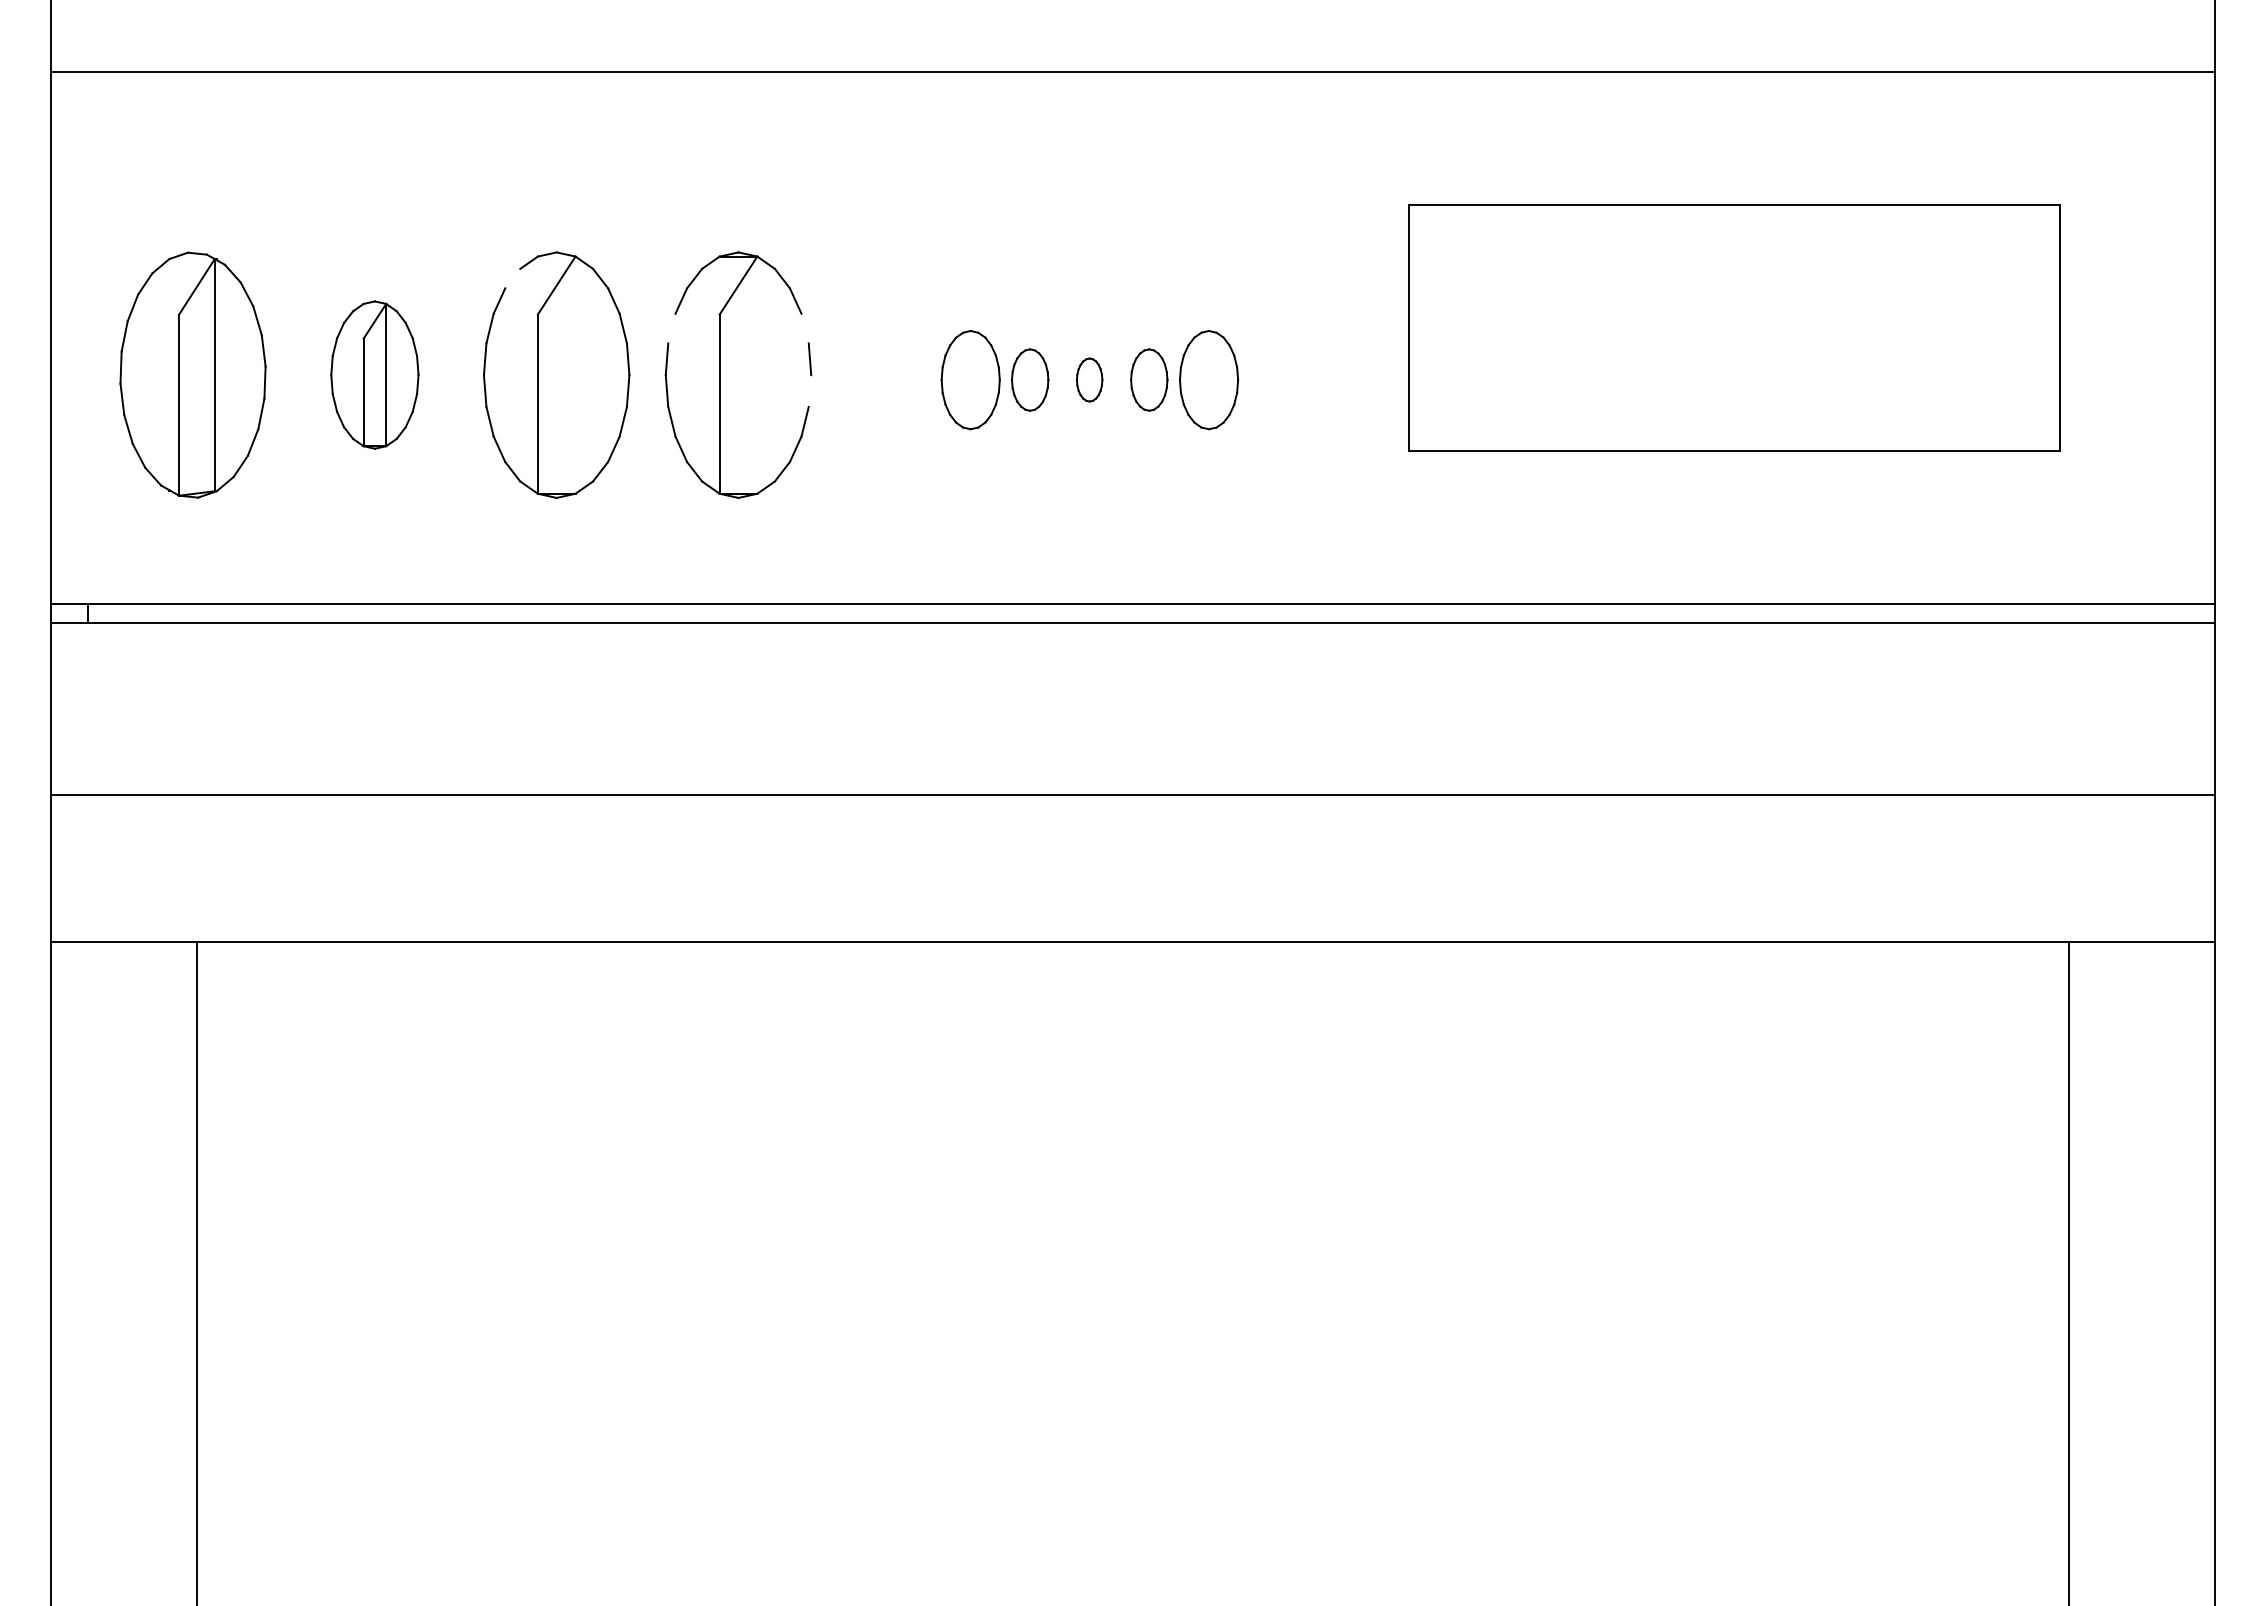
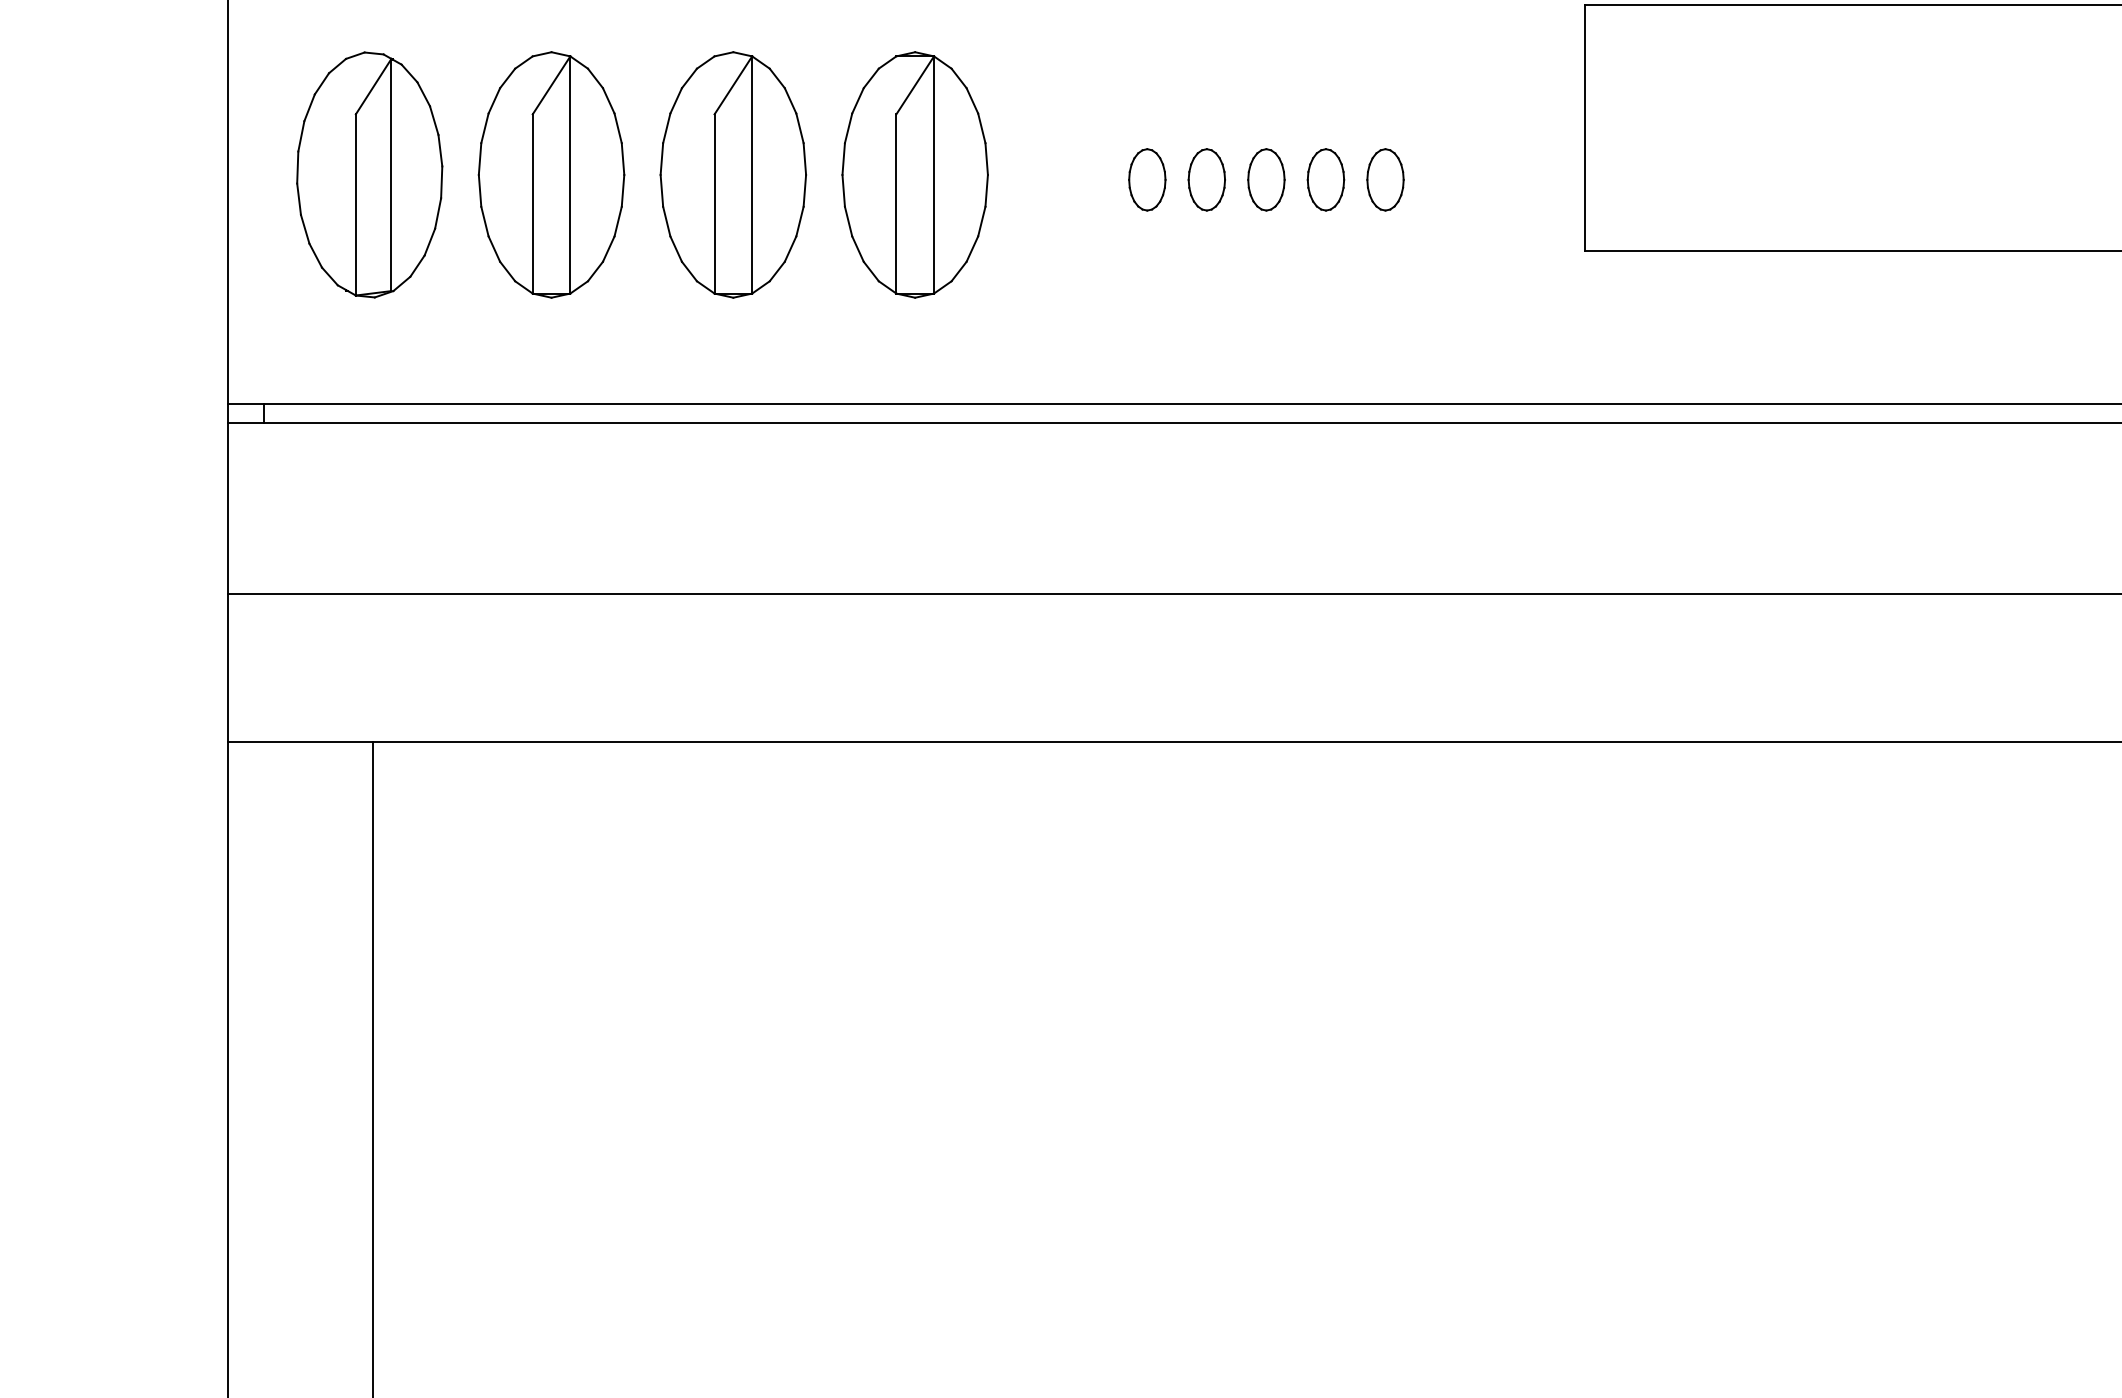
line: (512, 278) -> (689, 78), added
line: (671, 328) -> (848, 128), added
line: (804, 328) -> (981, 128), added
part: (374, 374) -> (551, 174), size x1.67
line: (575, 374) -> (752, 174), added
line: (757, 374) -> (934, 174), added
part: (970, 379) -> (1147, 179), size x0.62
part: (1089, 379) -> (1266, 179), size x1.43
part: (1208, 379) -> (1385, 179), size x0.62
line: (809, 390) -> (986, 190), added

